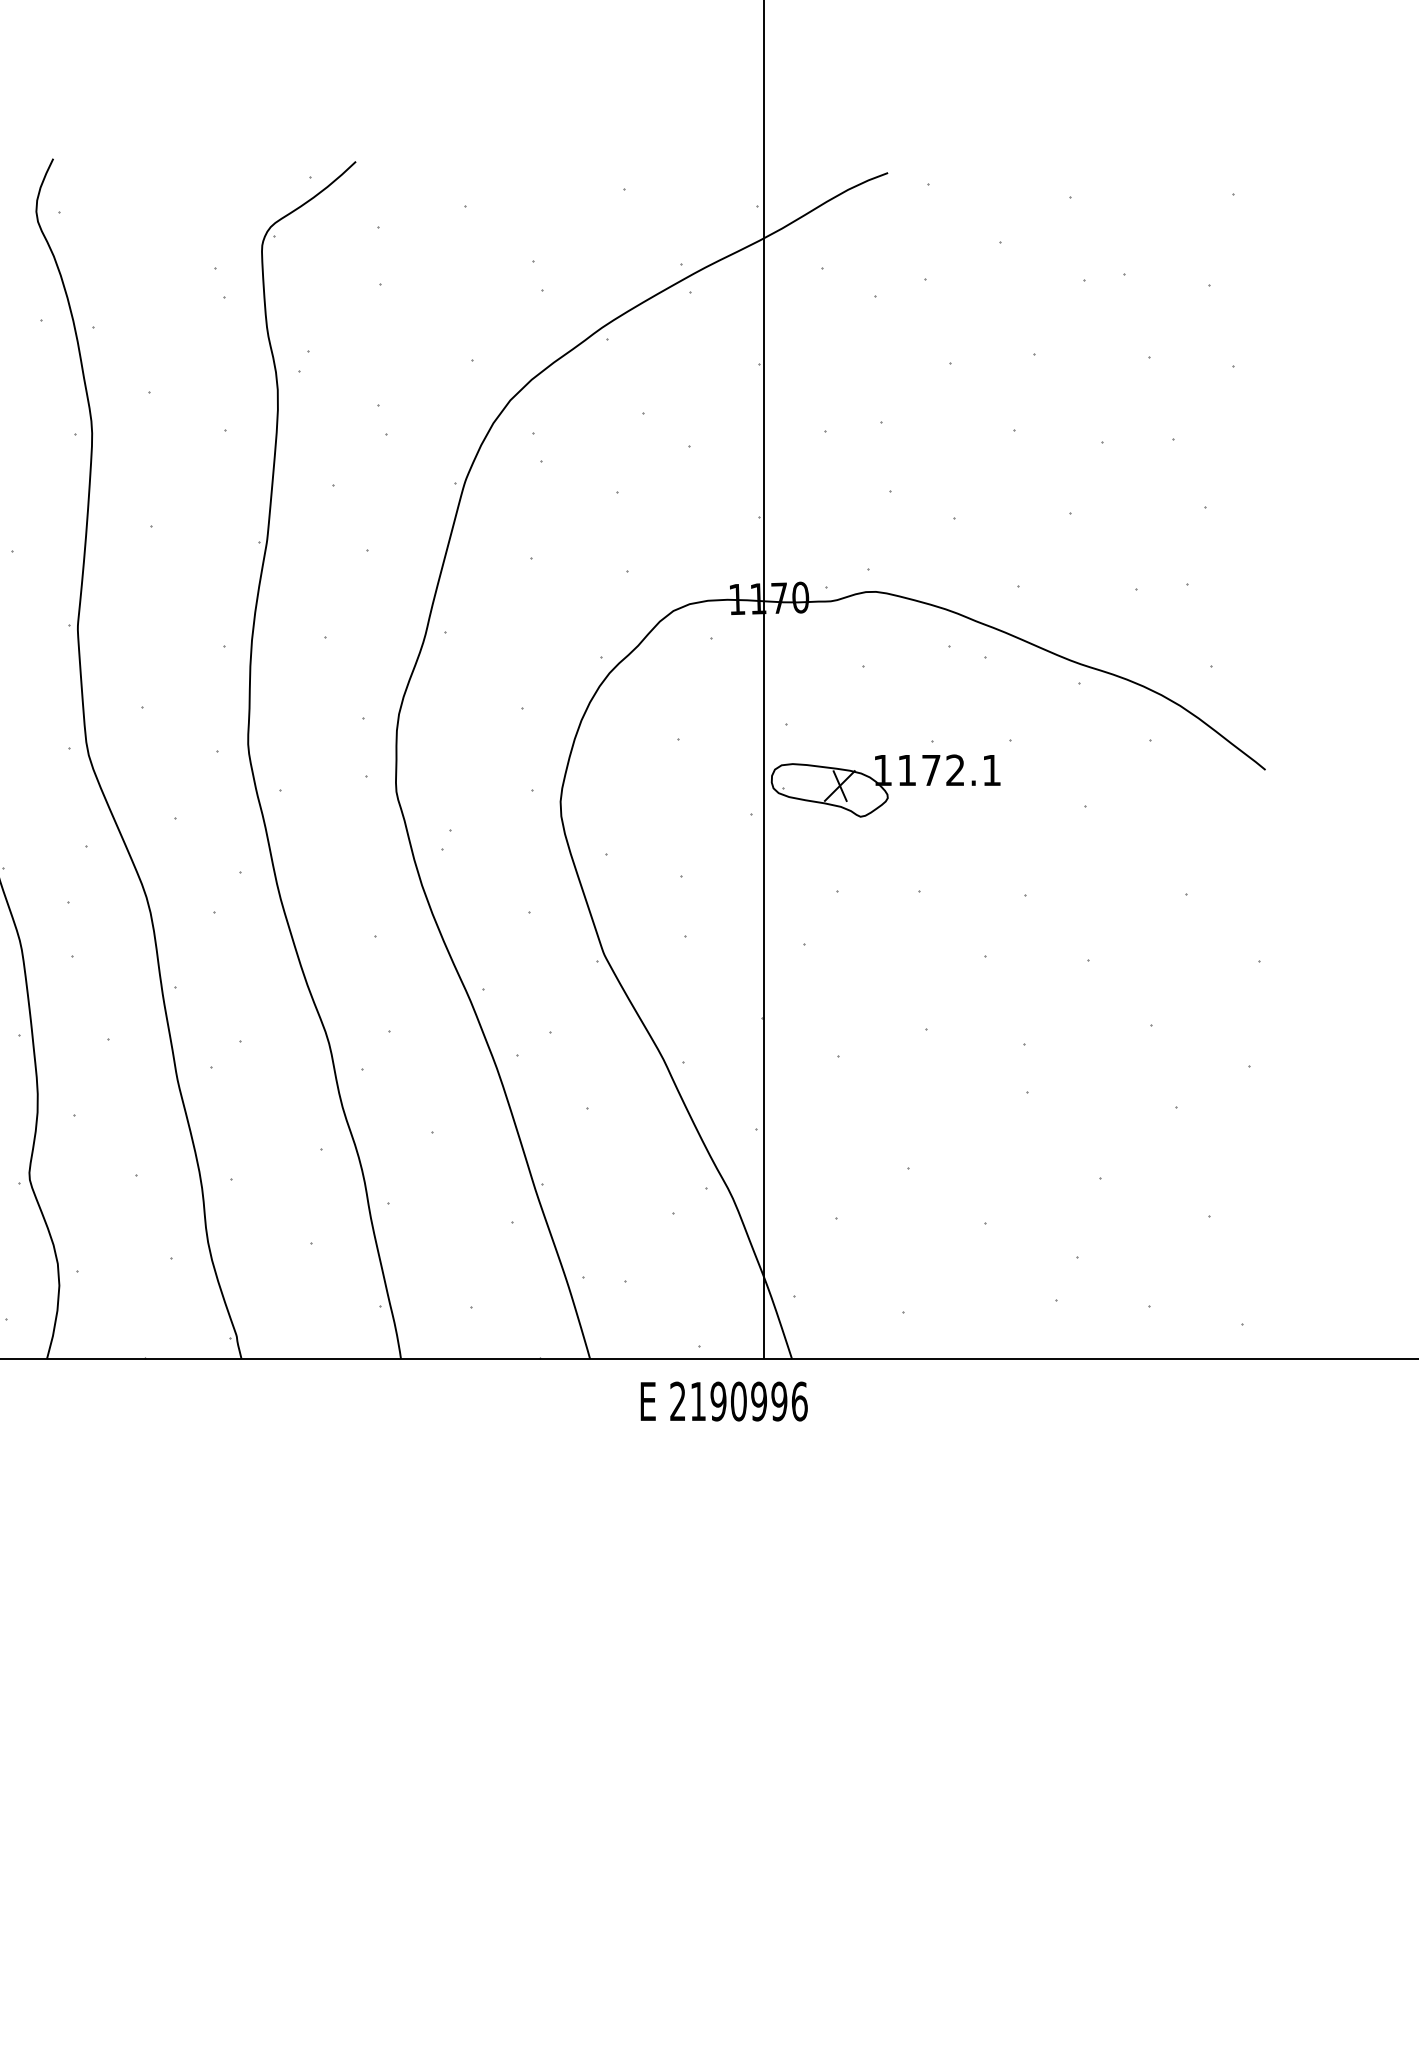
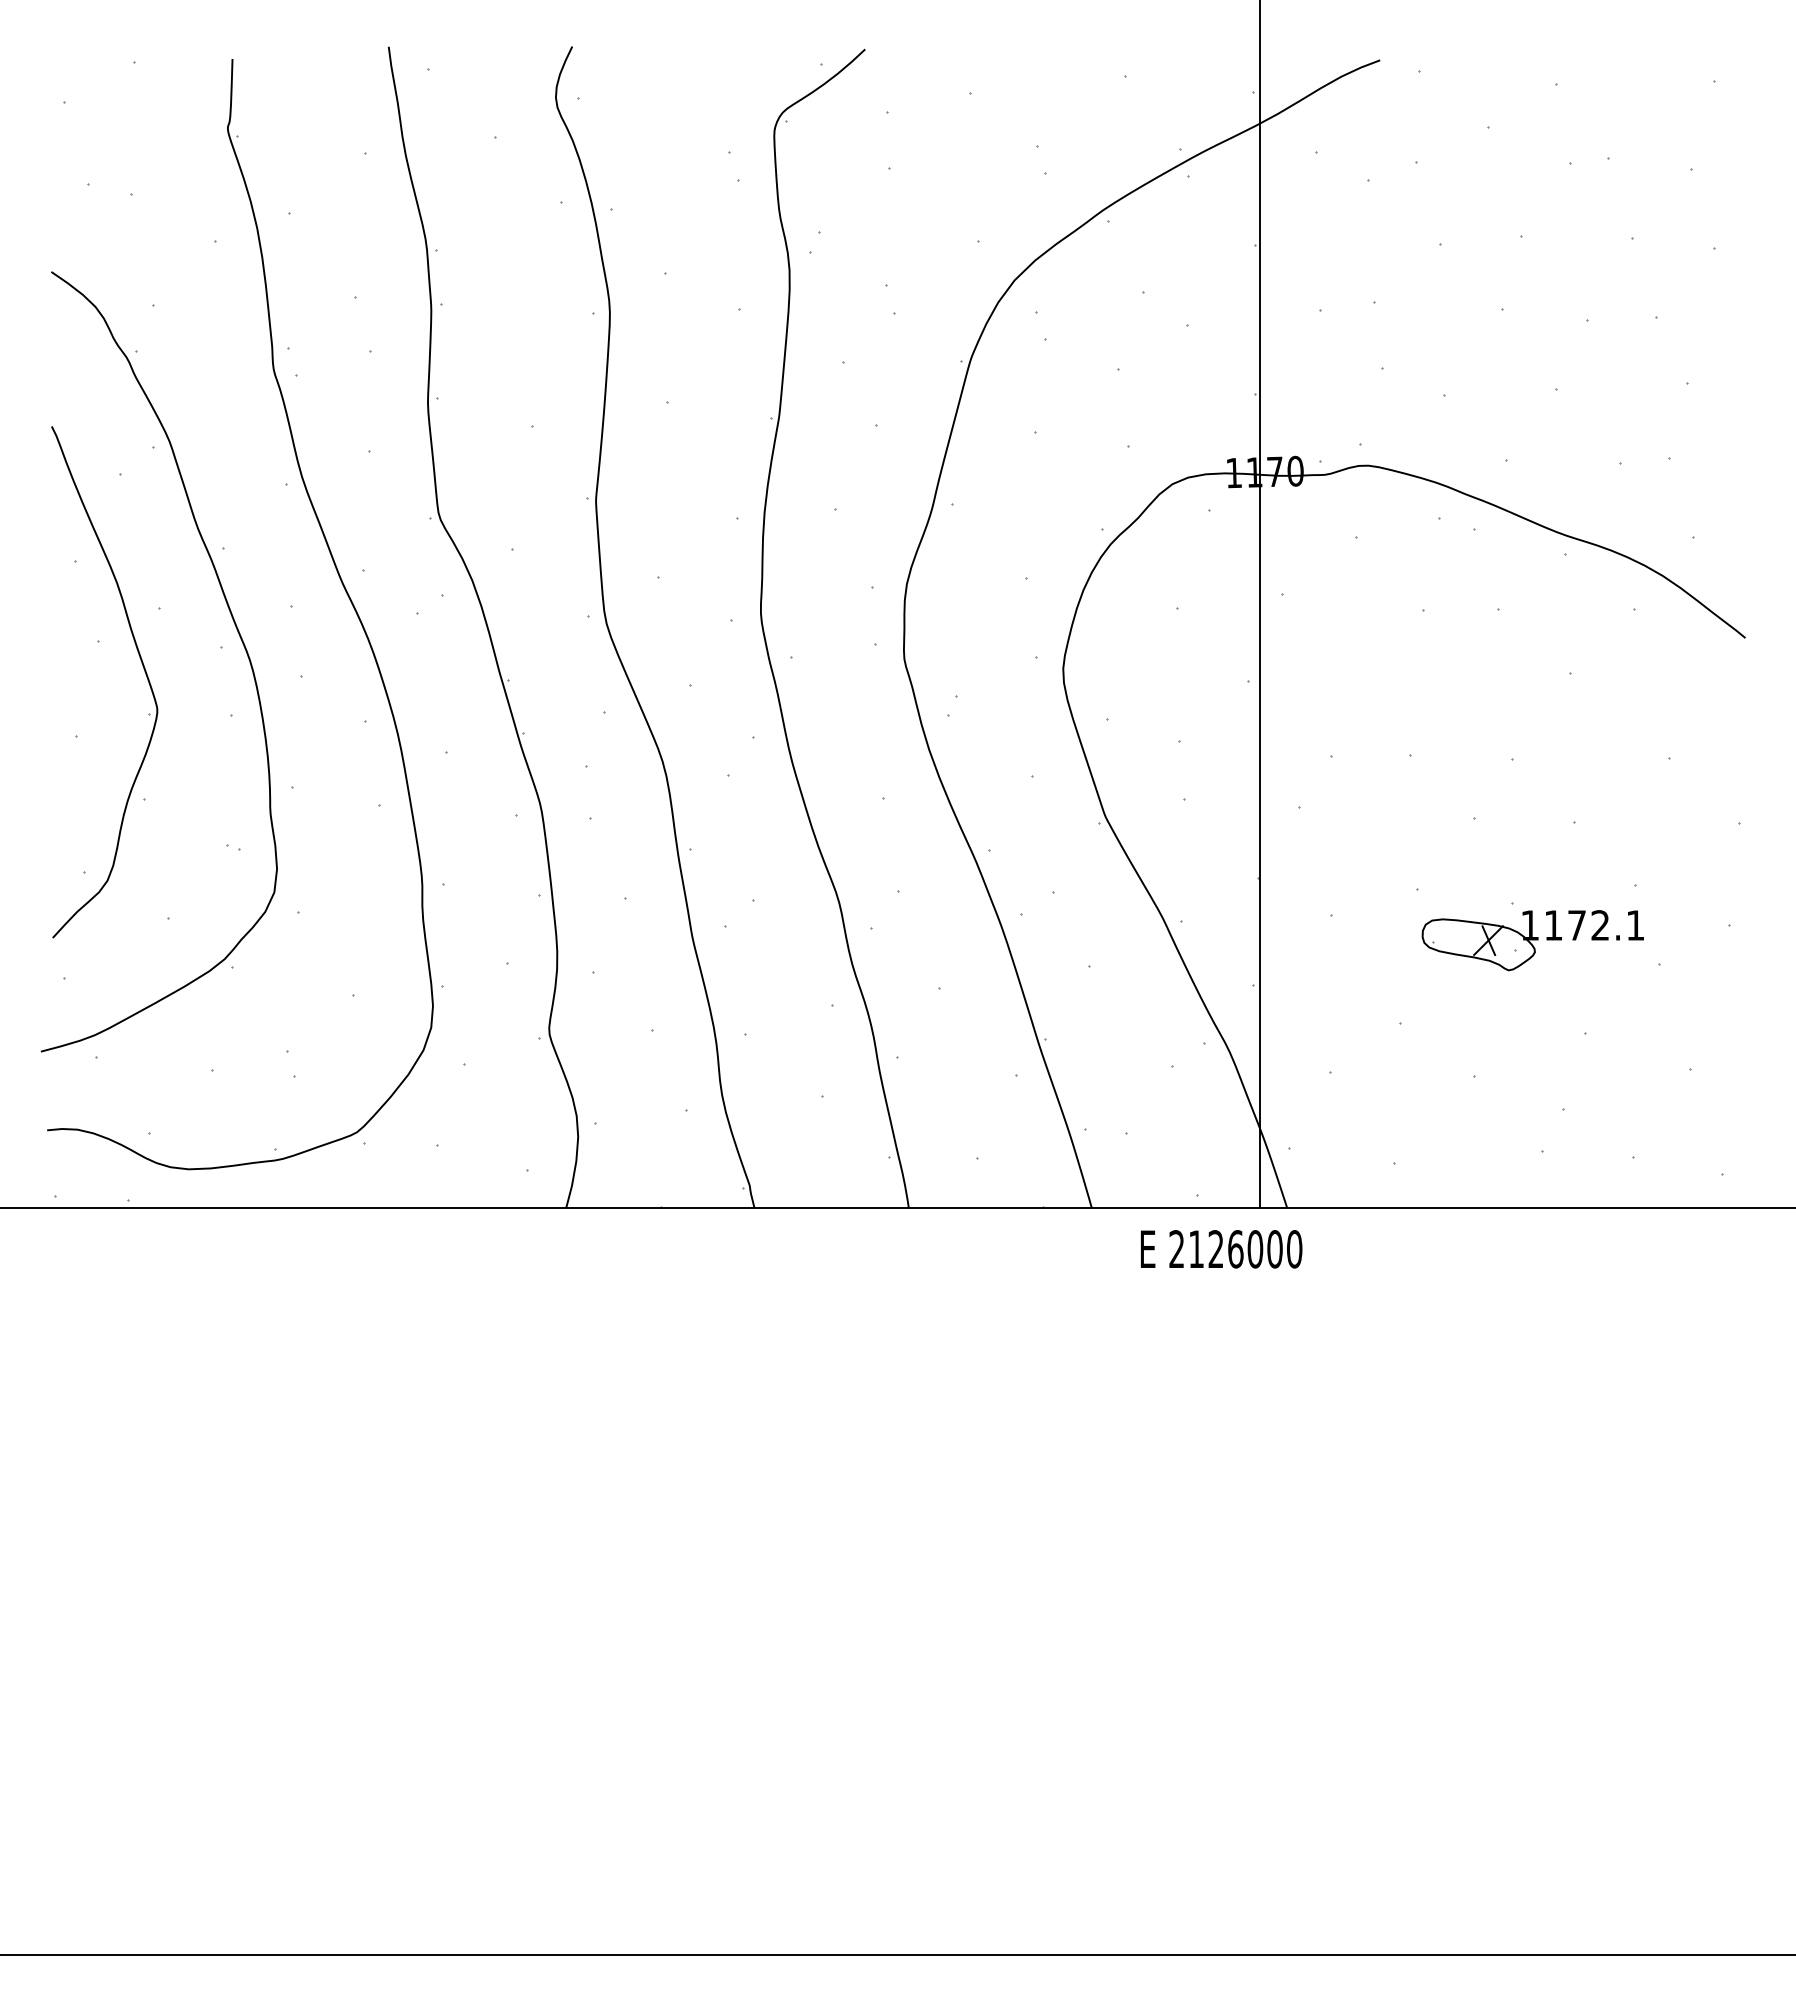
part: (885, 785) -> (1532, 940), moved
text: (759, 1401) -> (1255, 1249), 2190996 -> 2126000

